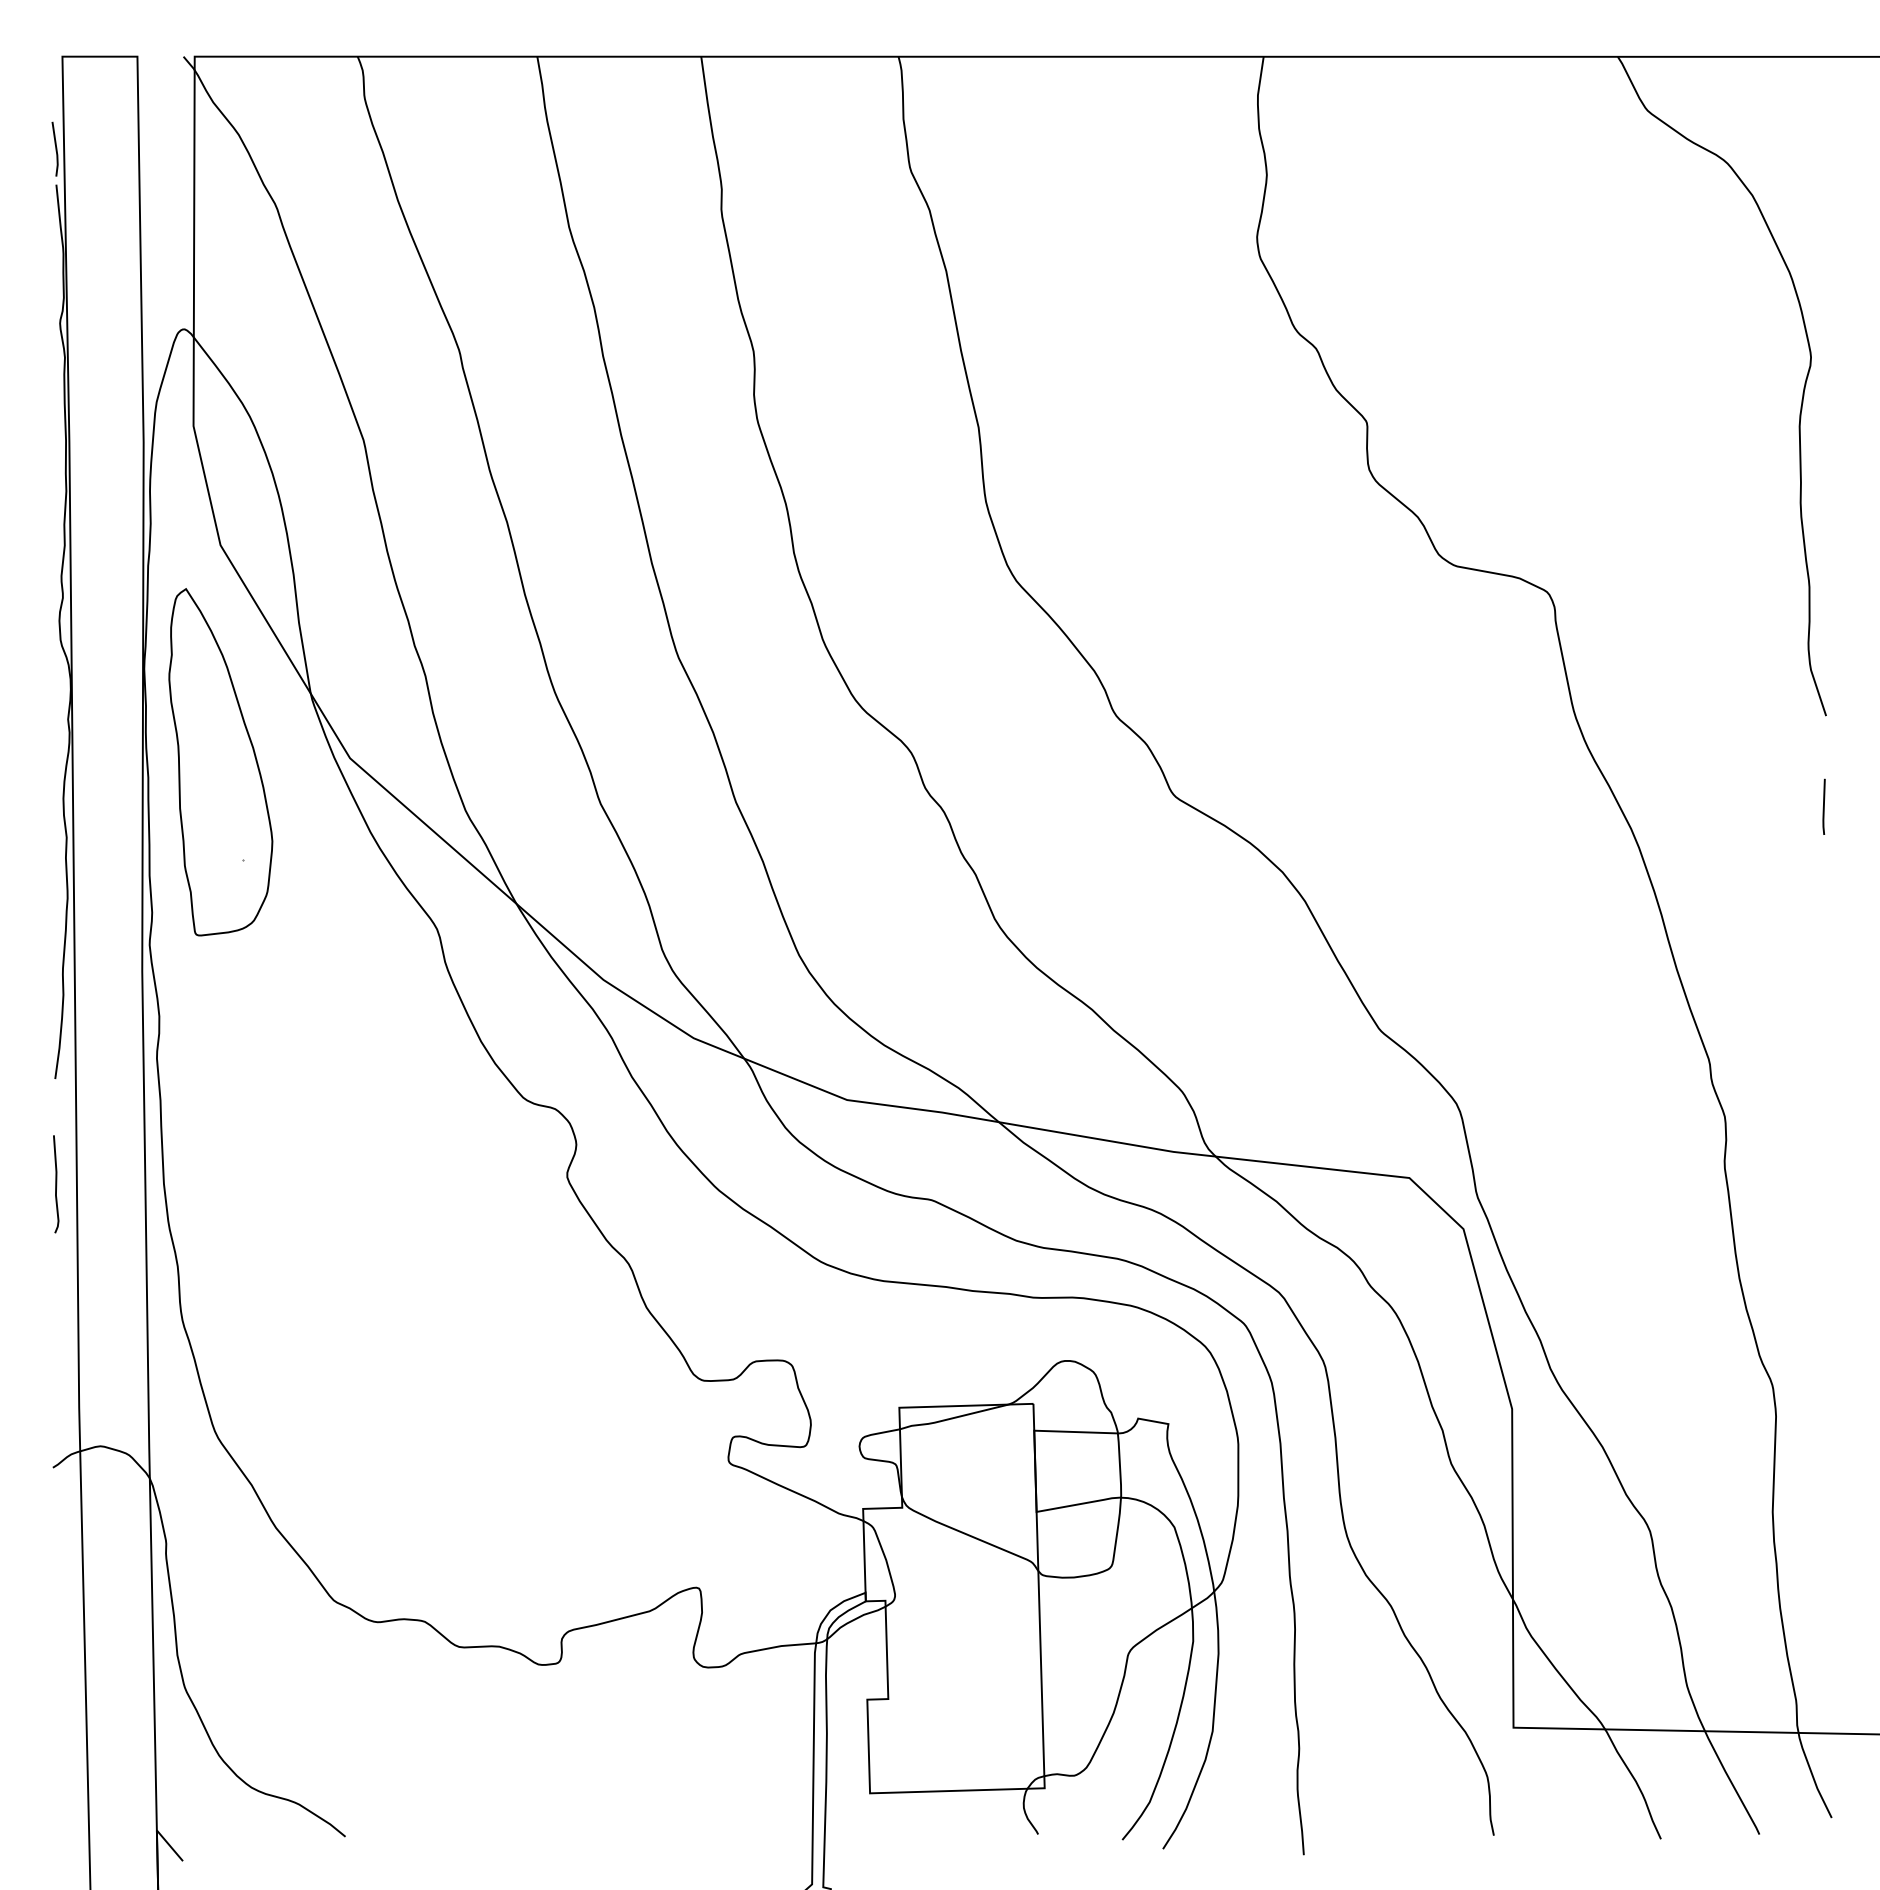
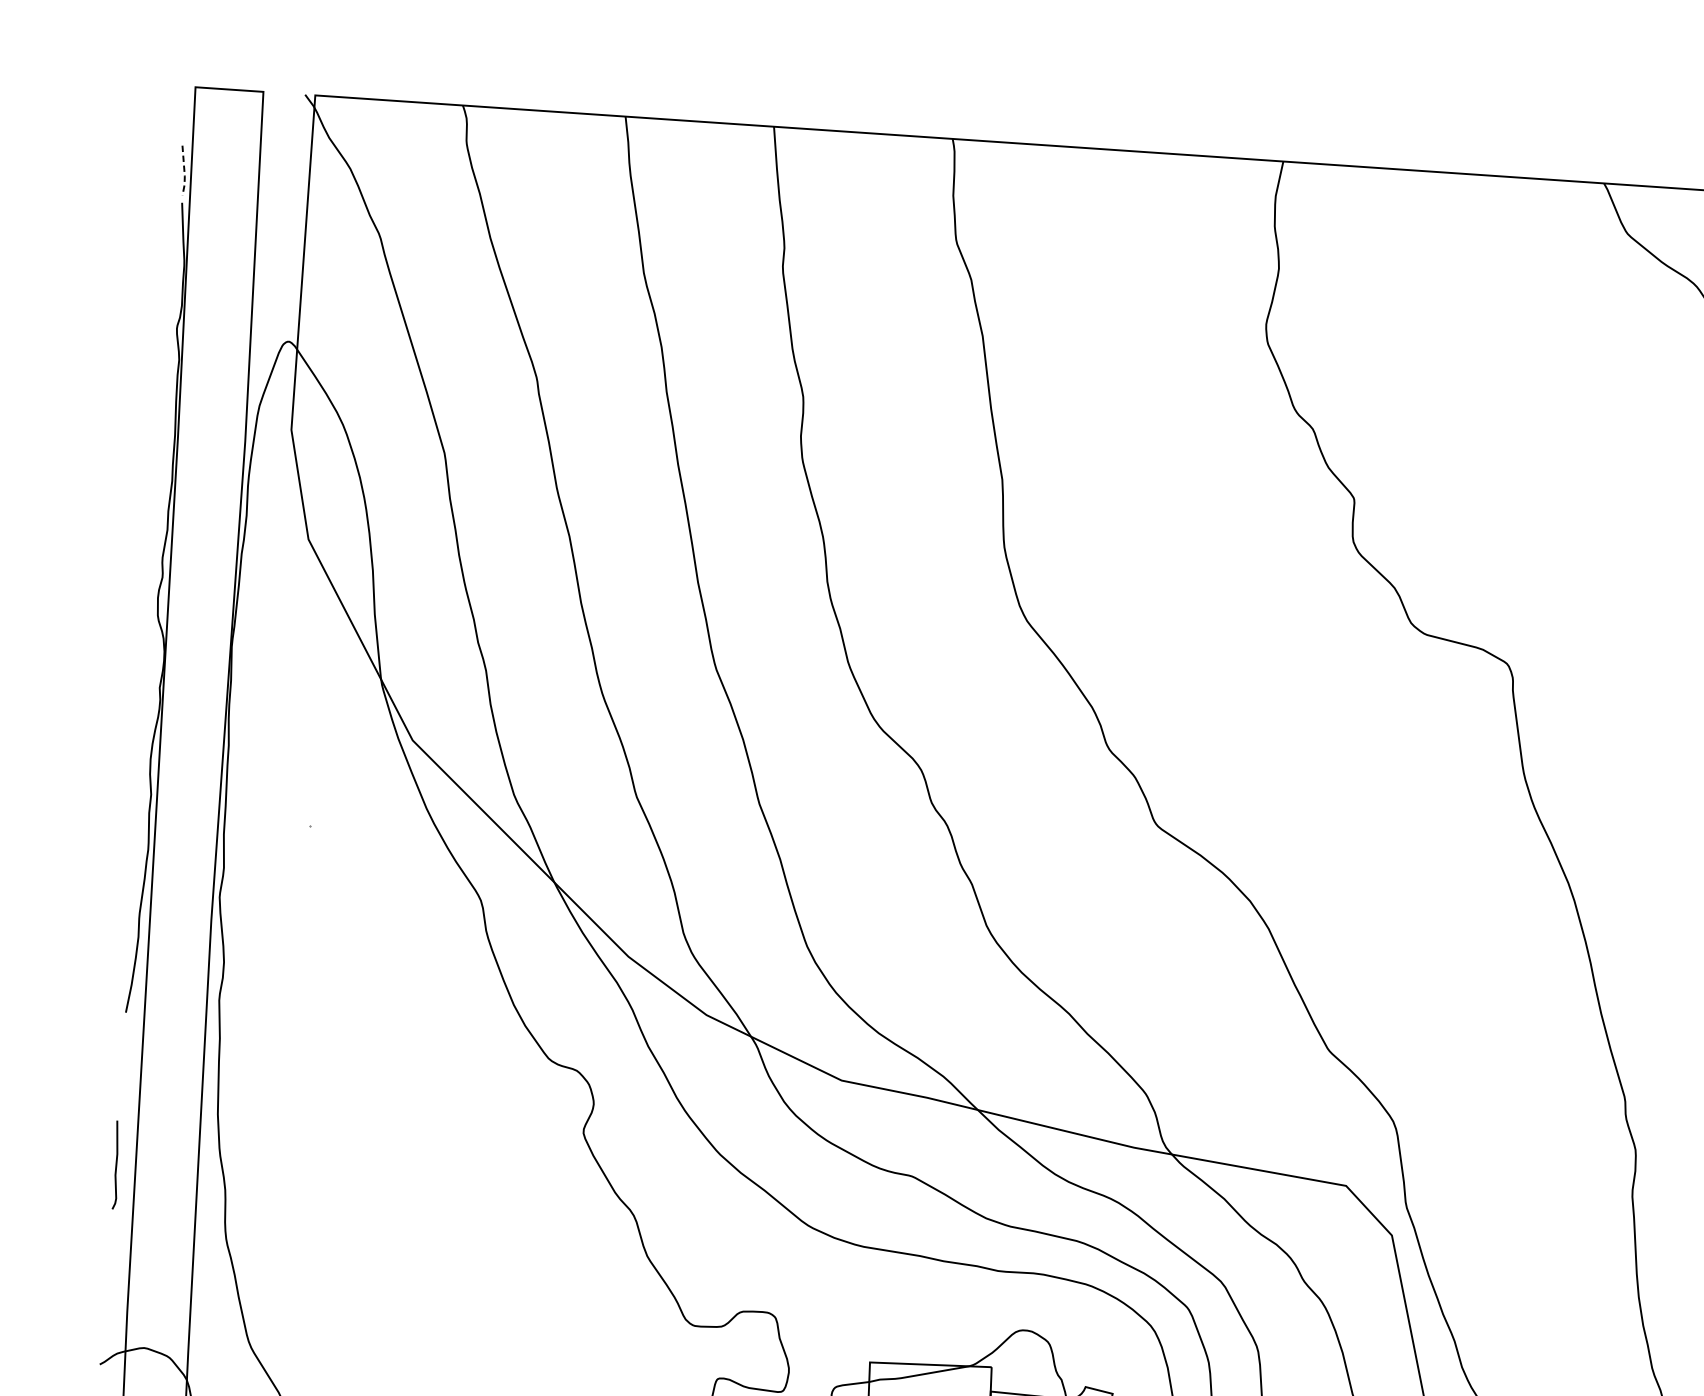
line: (56, 150) -> (184, 171), solid -> dashed
part: (220, 762) -> (295, 736), removed
curve: (56, 1184) -> (116, 1165), moved

